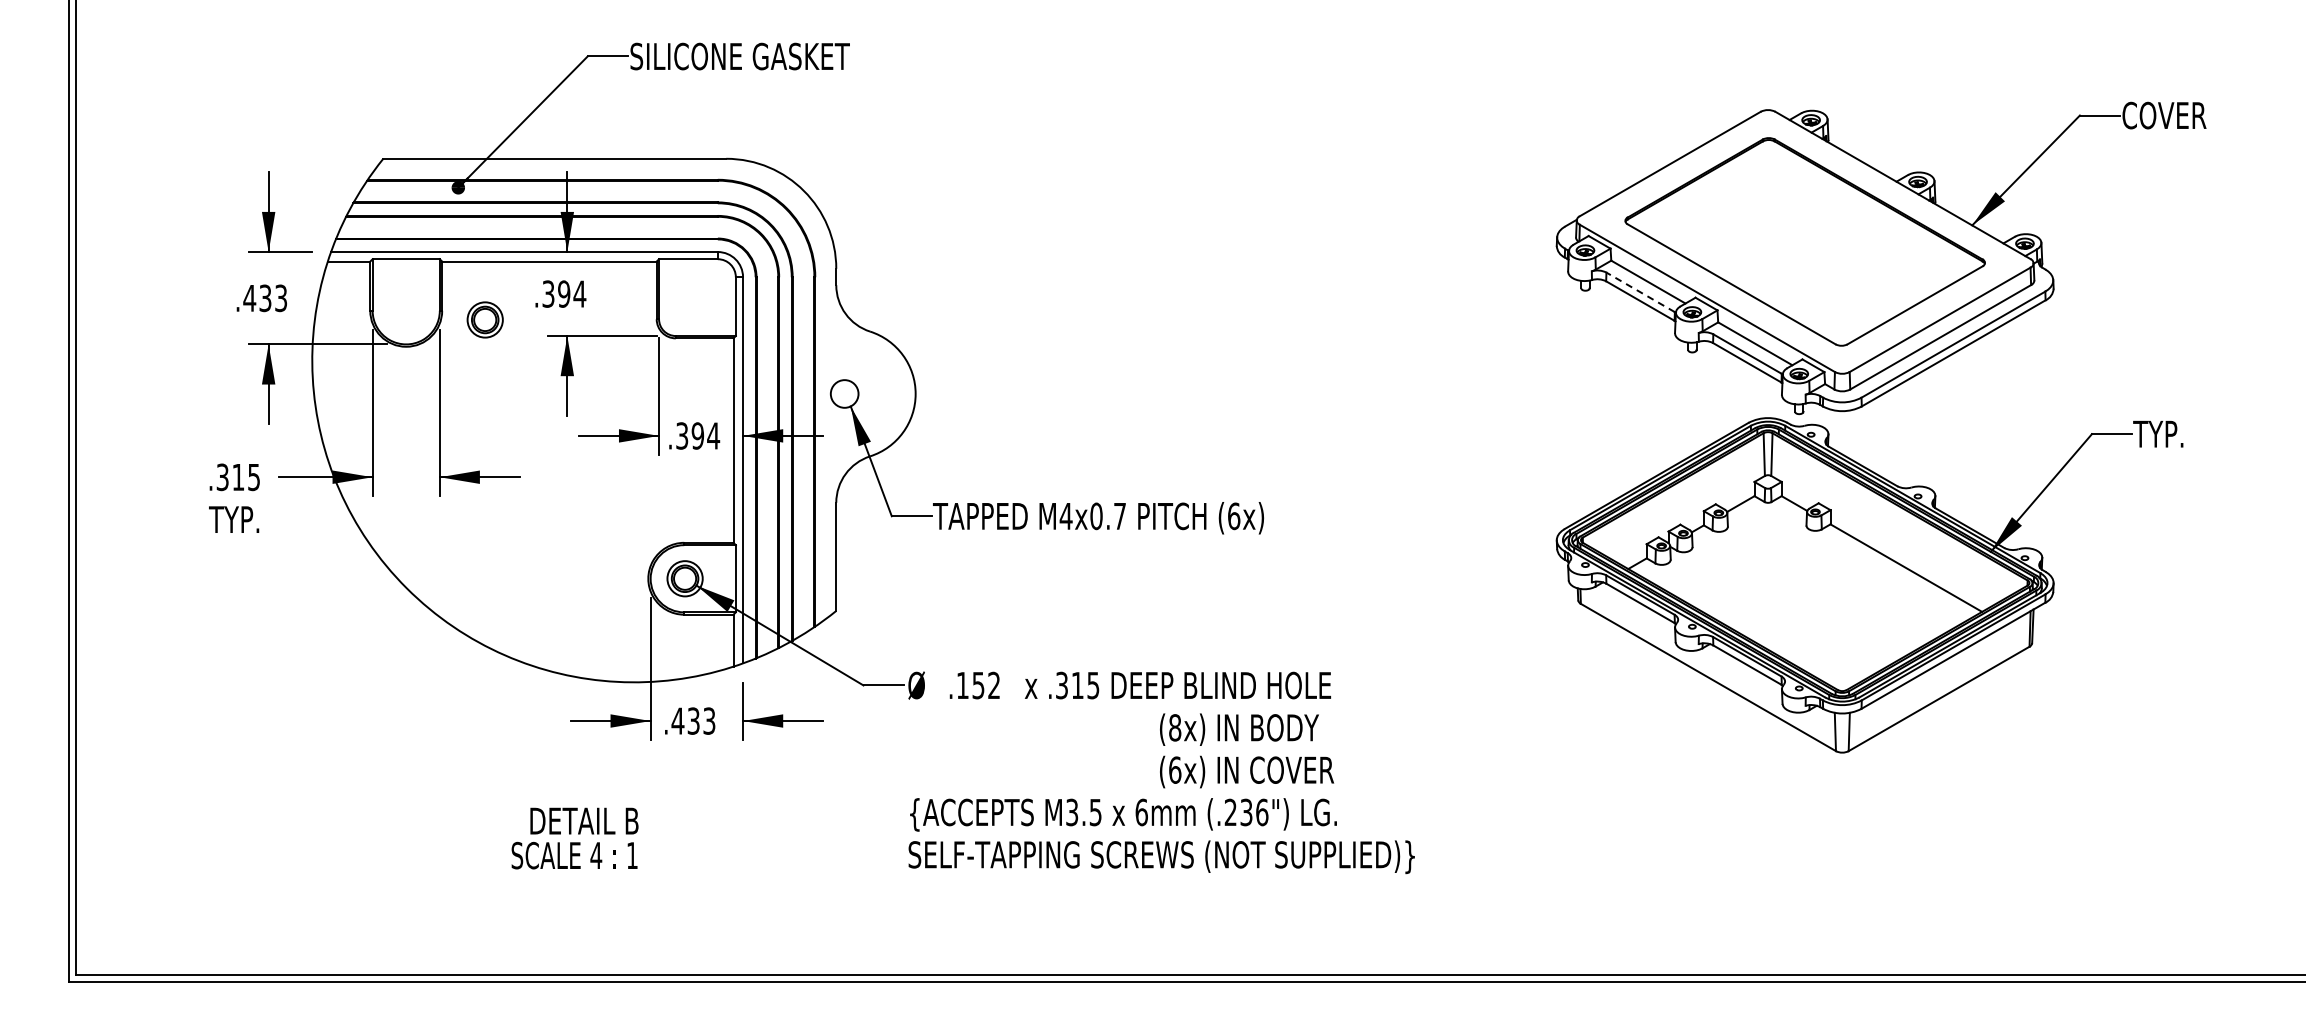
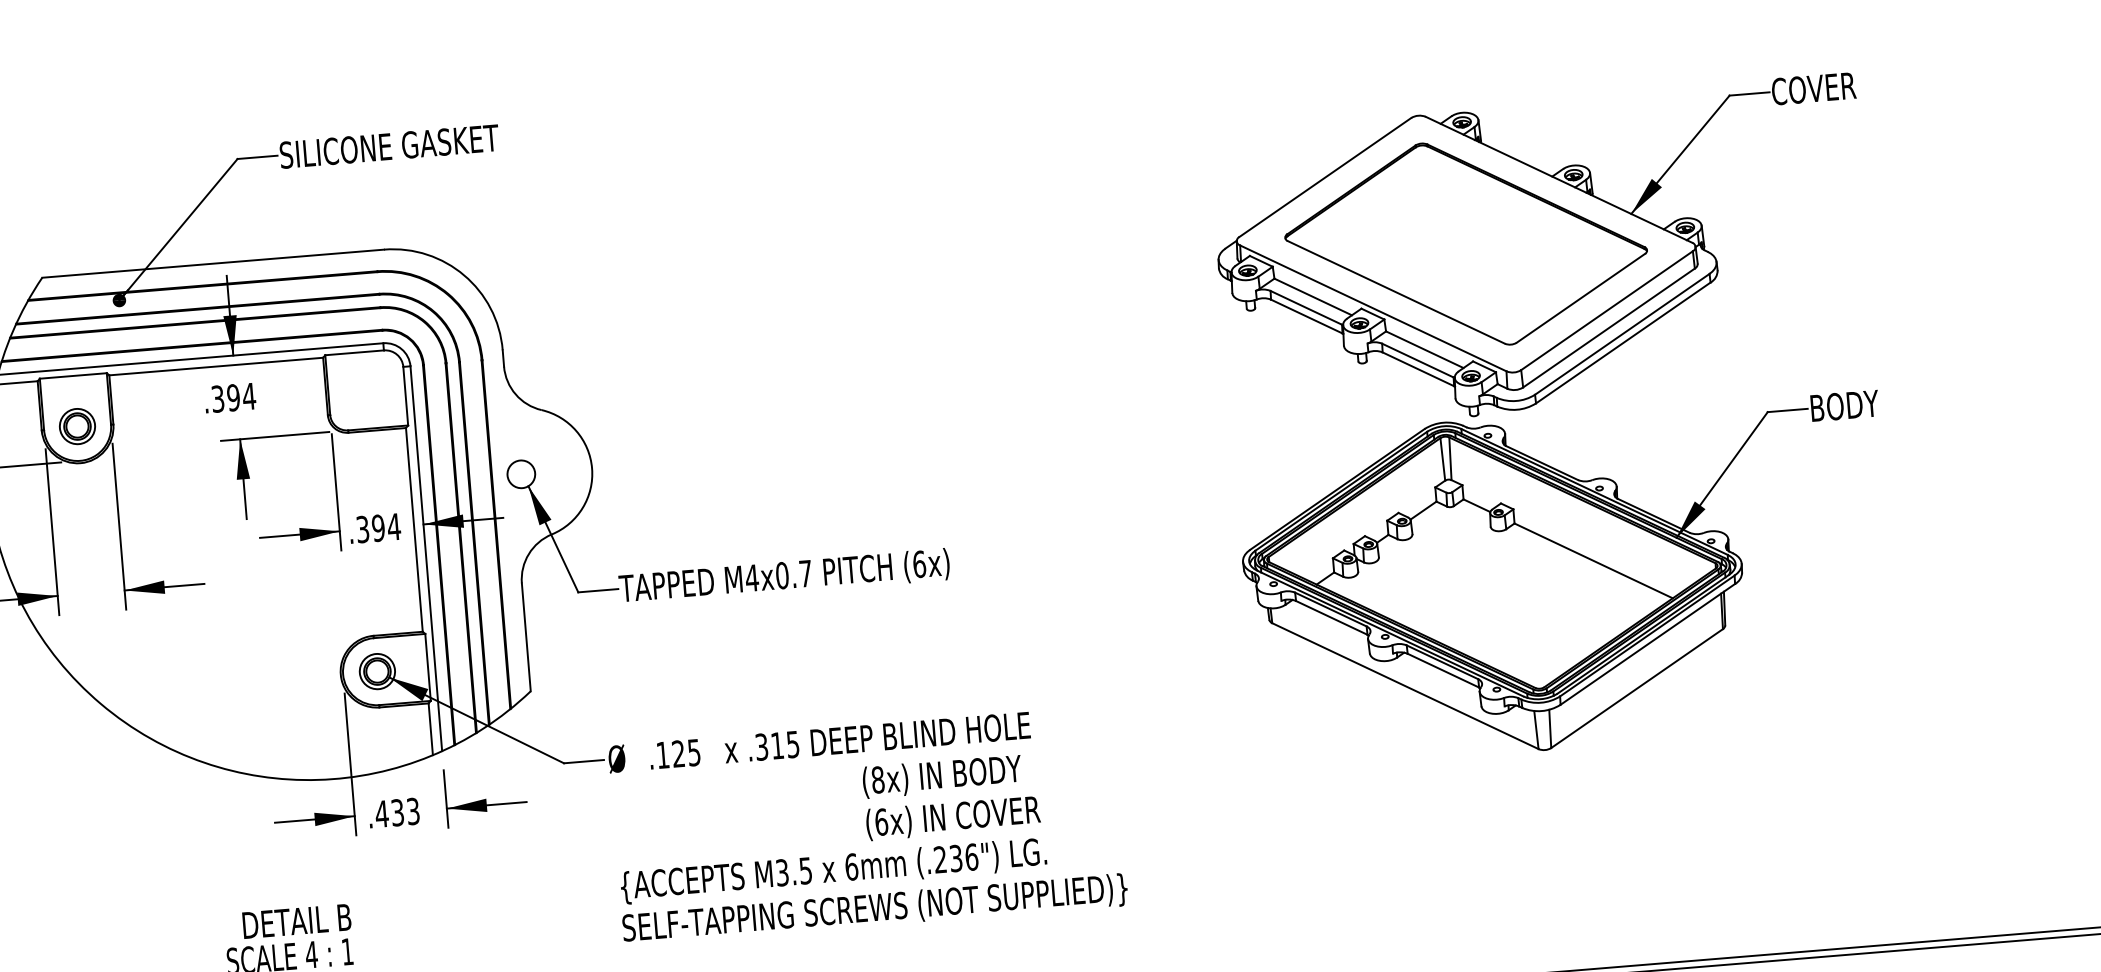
line: (1640, 292) -> (1306, 307), dashed -> solid
part: (484, 319) -> (76, 426), moved
text: (2168, 433) -> (1843, 405), TYP. -> BODY
text: (985, 685) -> (685, 753), .152 -> .125

